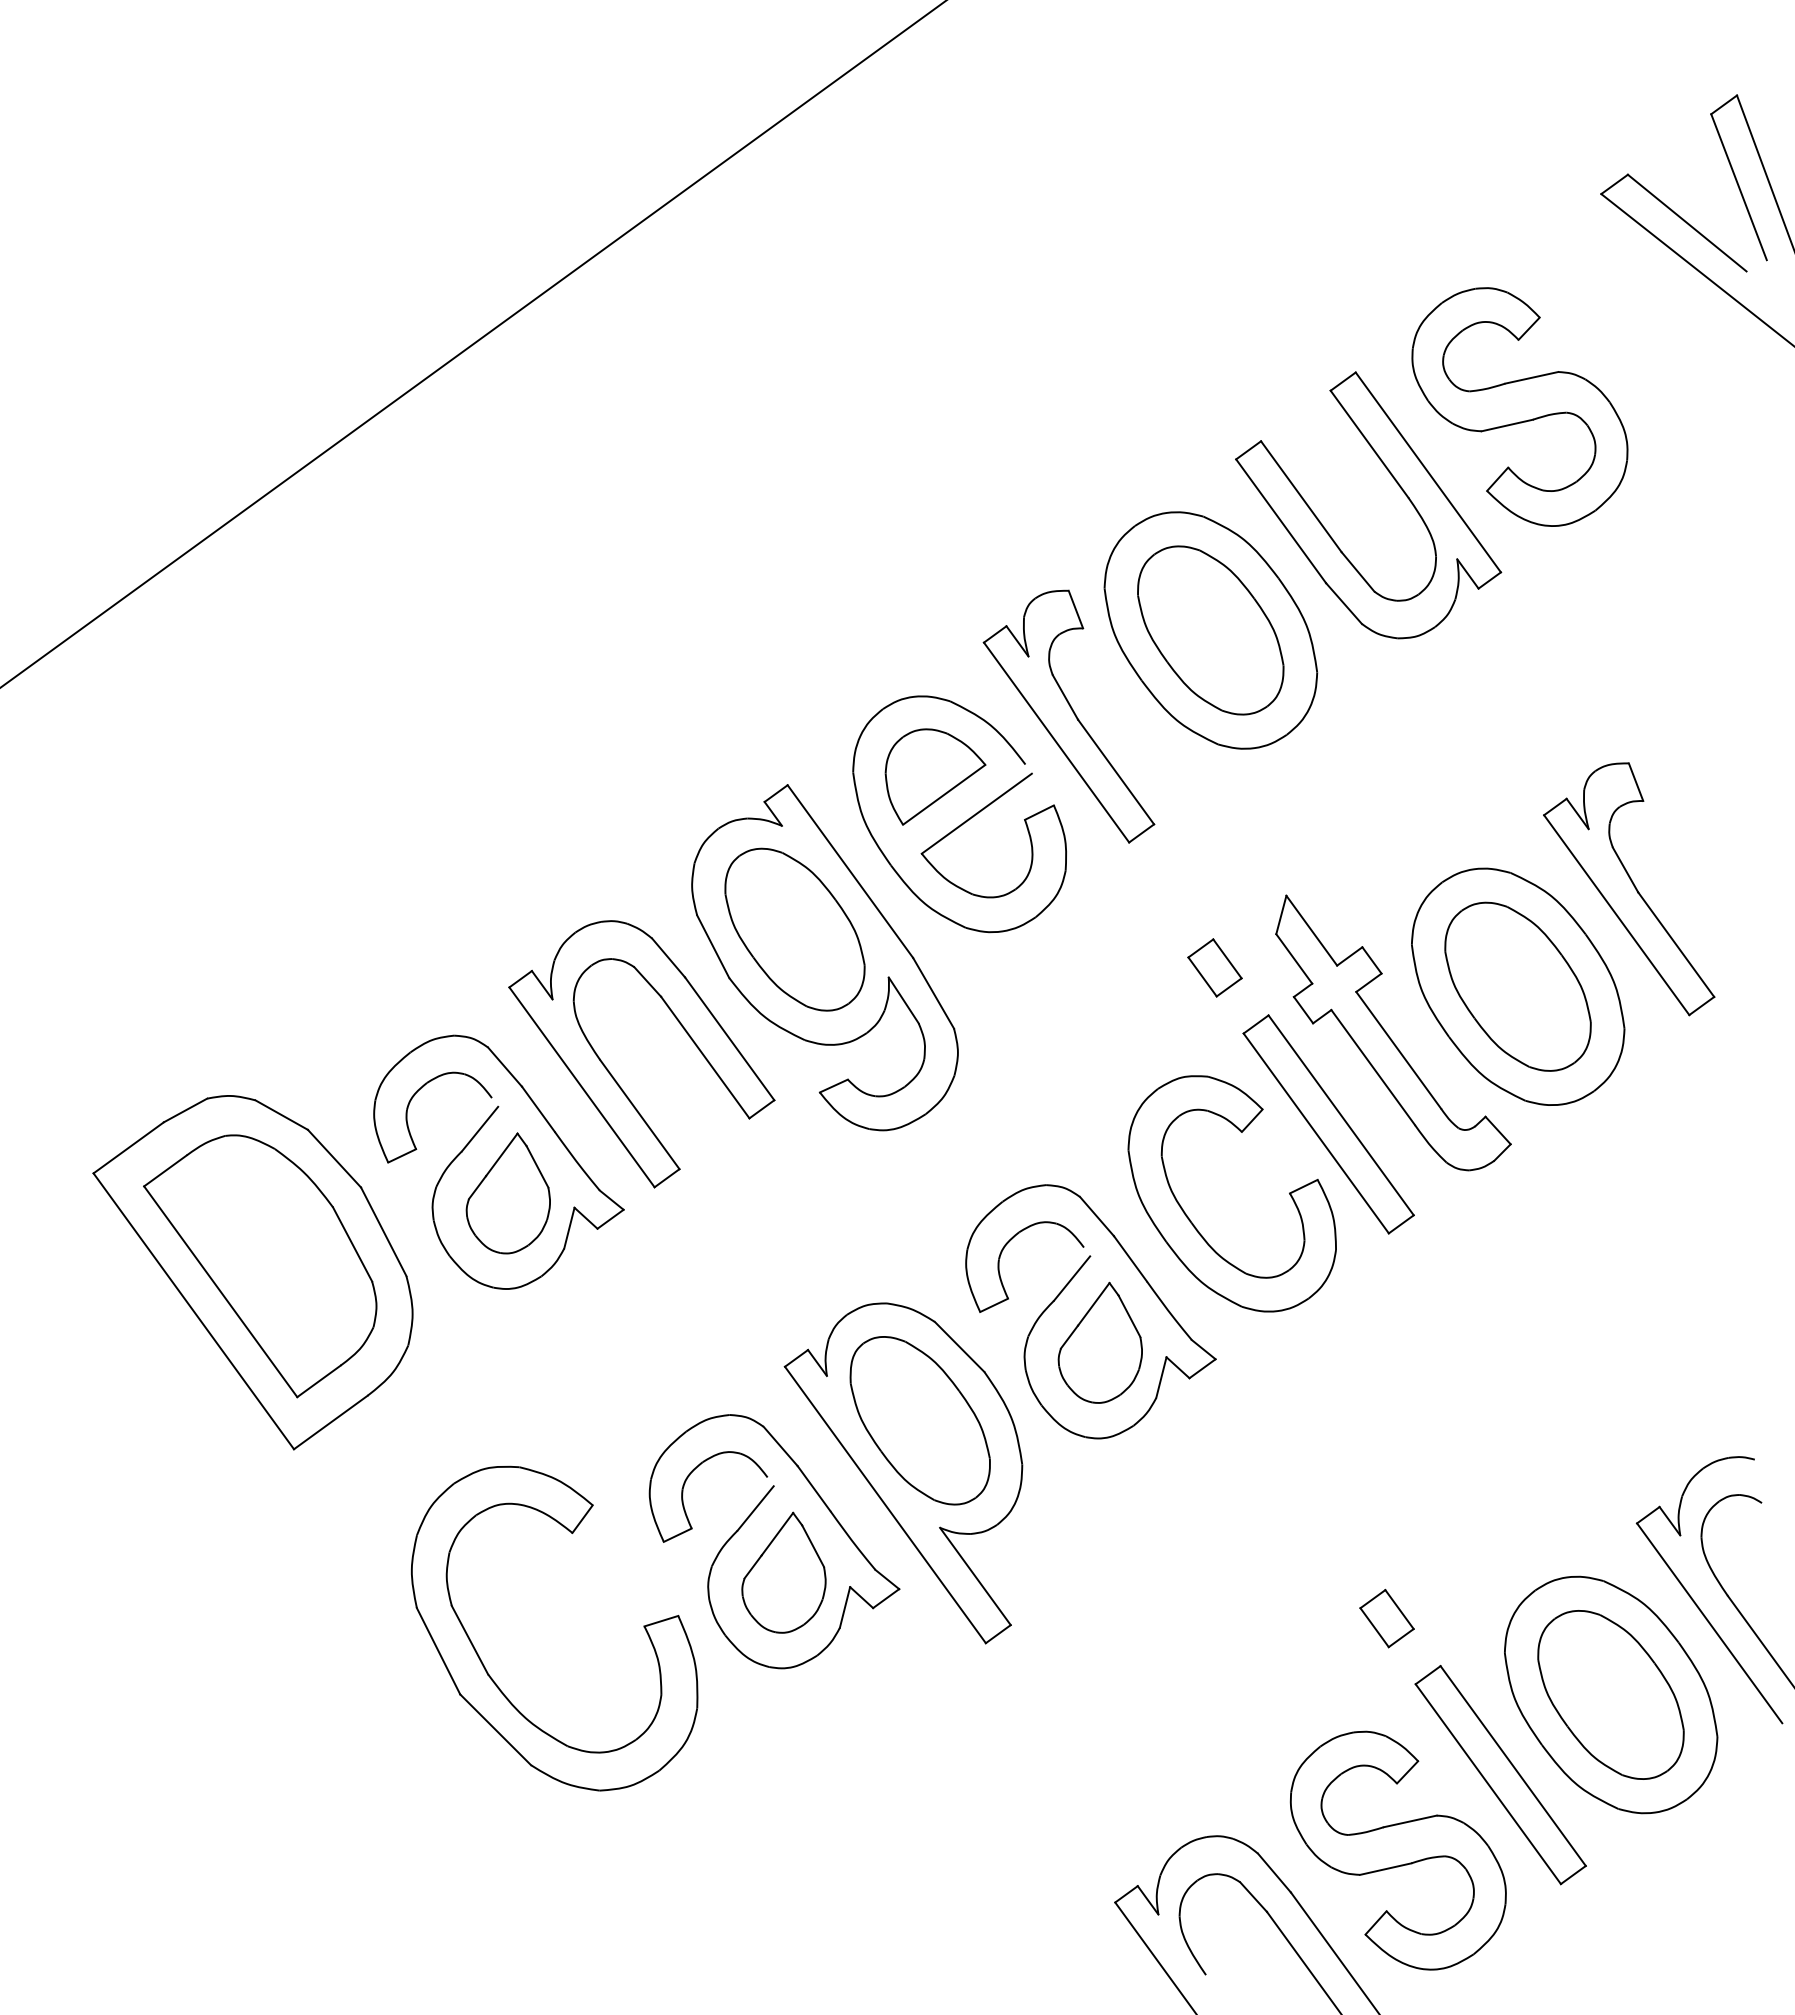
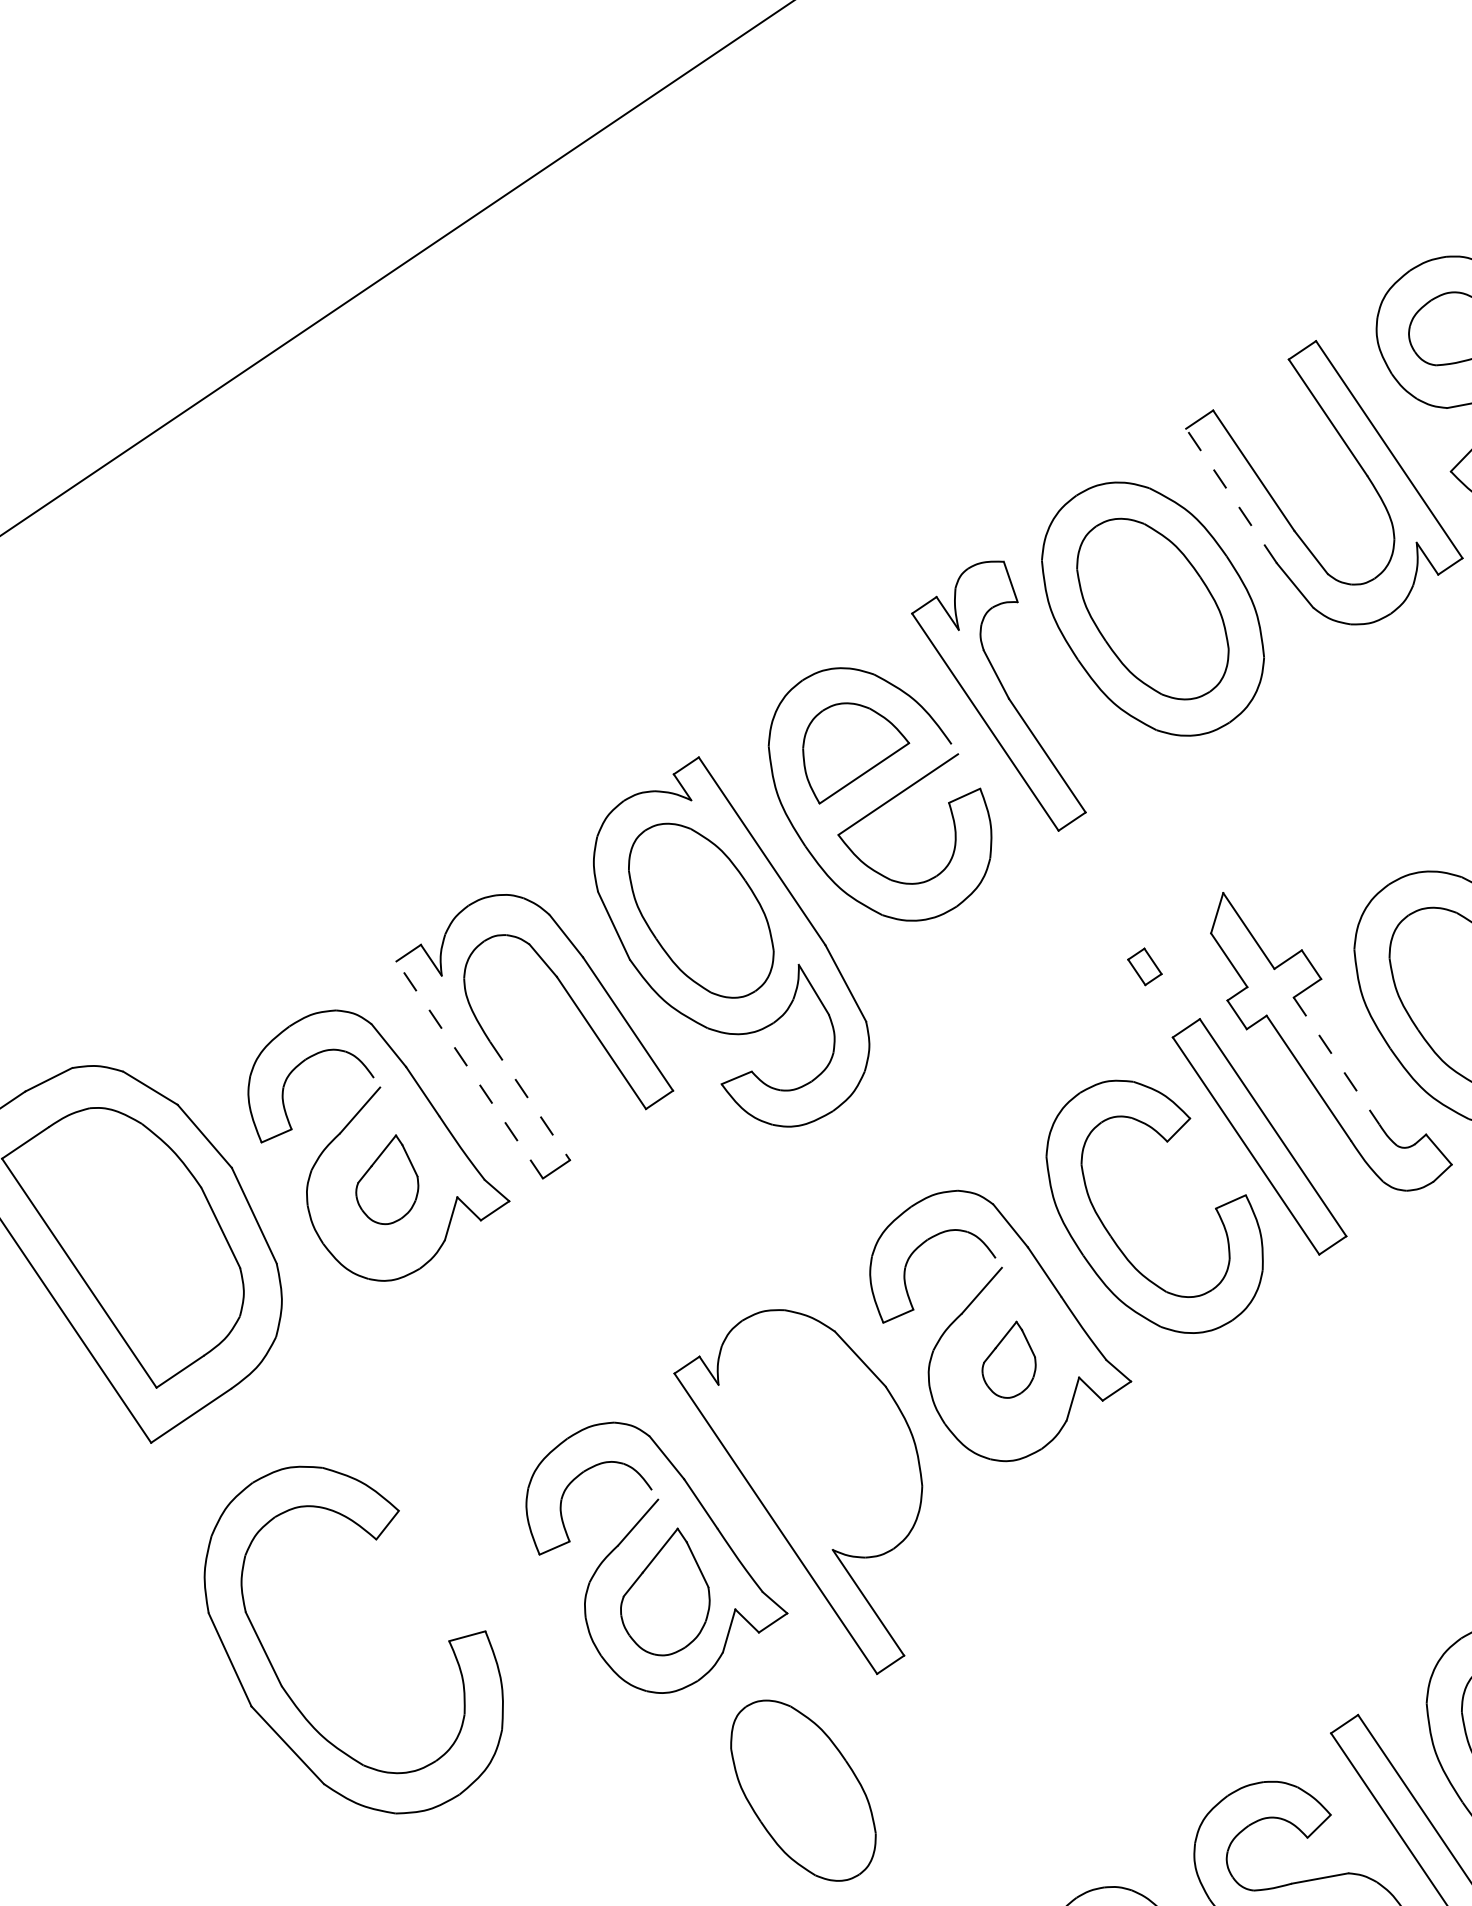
line: (1281, 521) -> (1231, 496), solid -> dashed
part: (1214, 967) -> (1144, 966), size x0.6
line: (1399, 1050) -> (1337, 1061), solid -> dashed
line: (582, 1087) -> (470, 1070), solid -> dashed
line: (640, 1115) -> (530, 1101), solid -> dashed
part: (507, 1193) -> (386, 1179), size x0.7
part: (1099, 1342) -> (1008, 1359), size x0.6
part: (919, 1420) -> (802, 1790), moved
part: (1386, 1618) -> (1302, 1662), removed
part: (487, 1670) -> (281, 1682), moved

